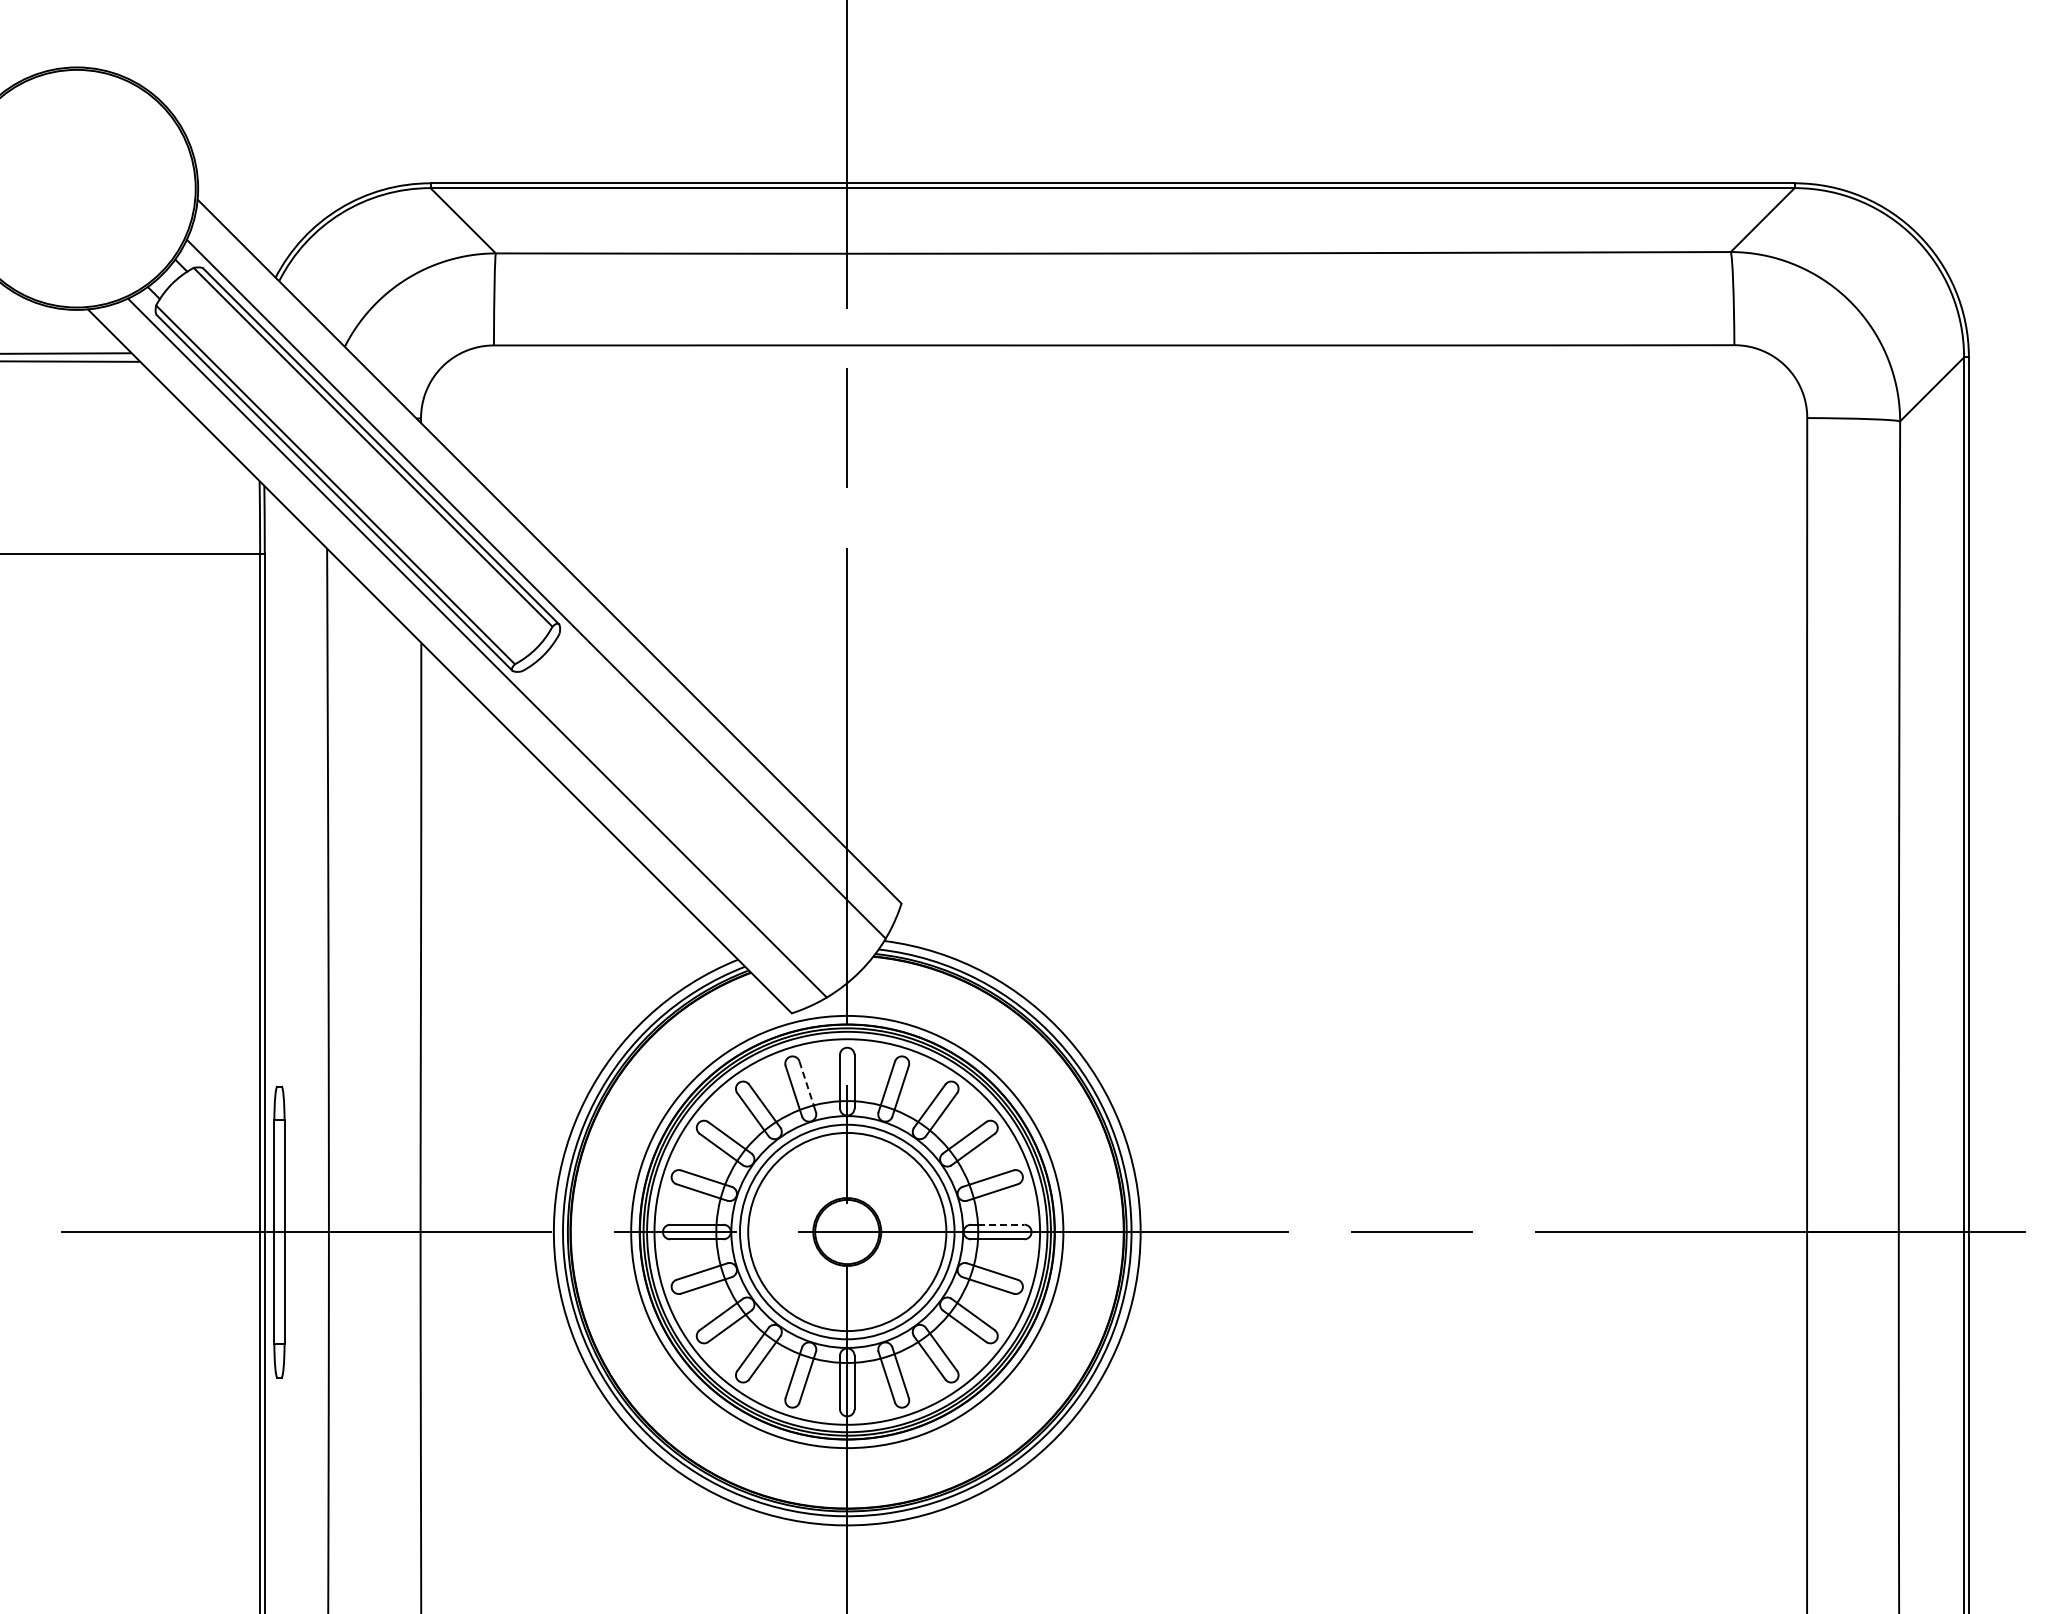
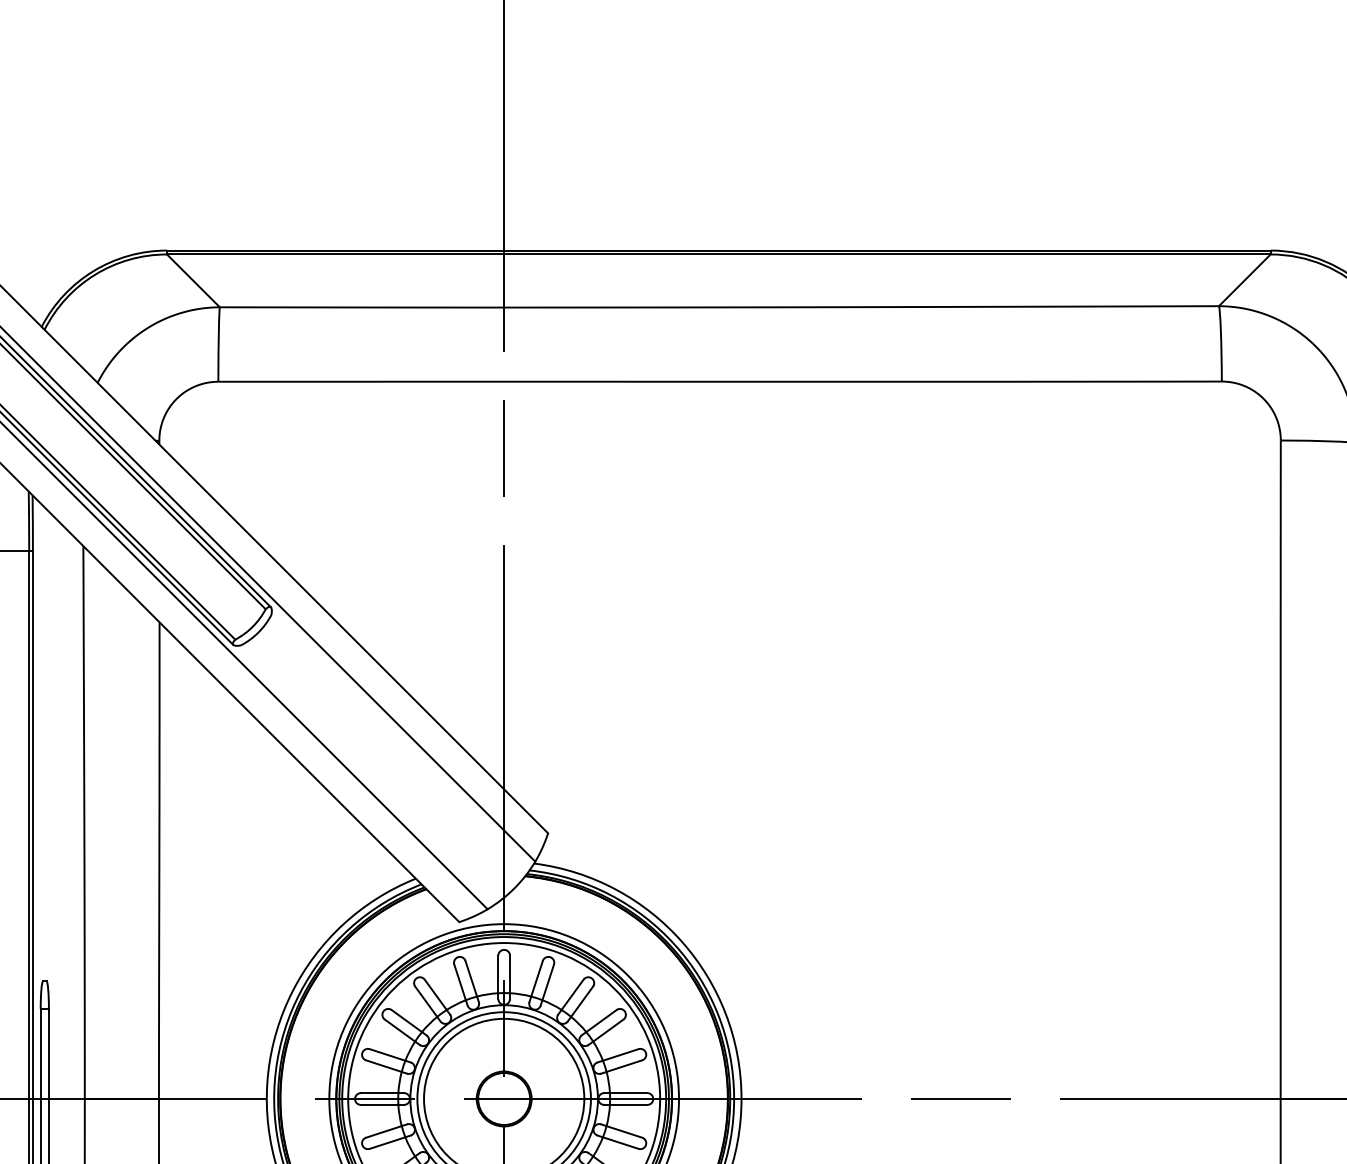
line: (806, 1083) -> (471, 978), dashed -> solid
line: (1001, 1224) -> (628, 1092), dashed -> solid

